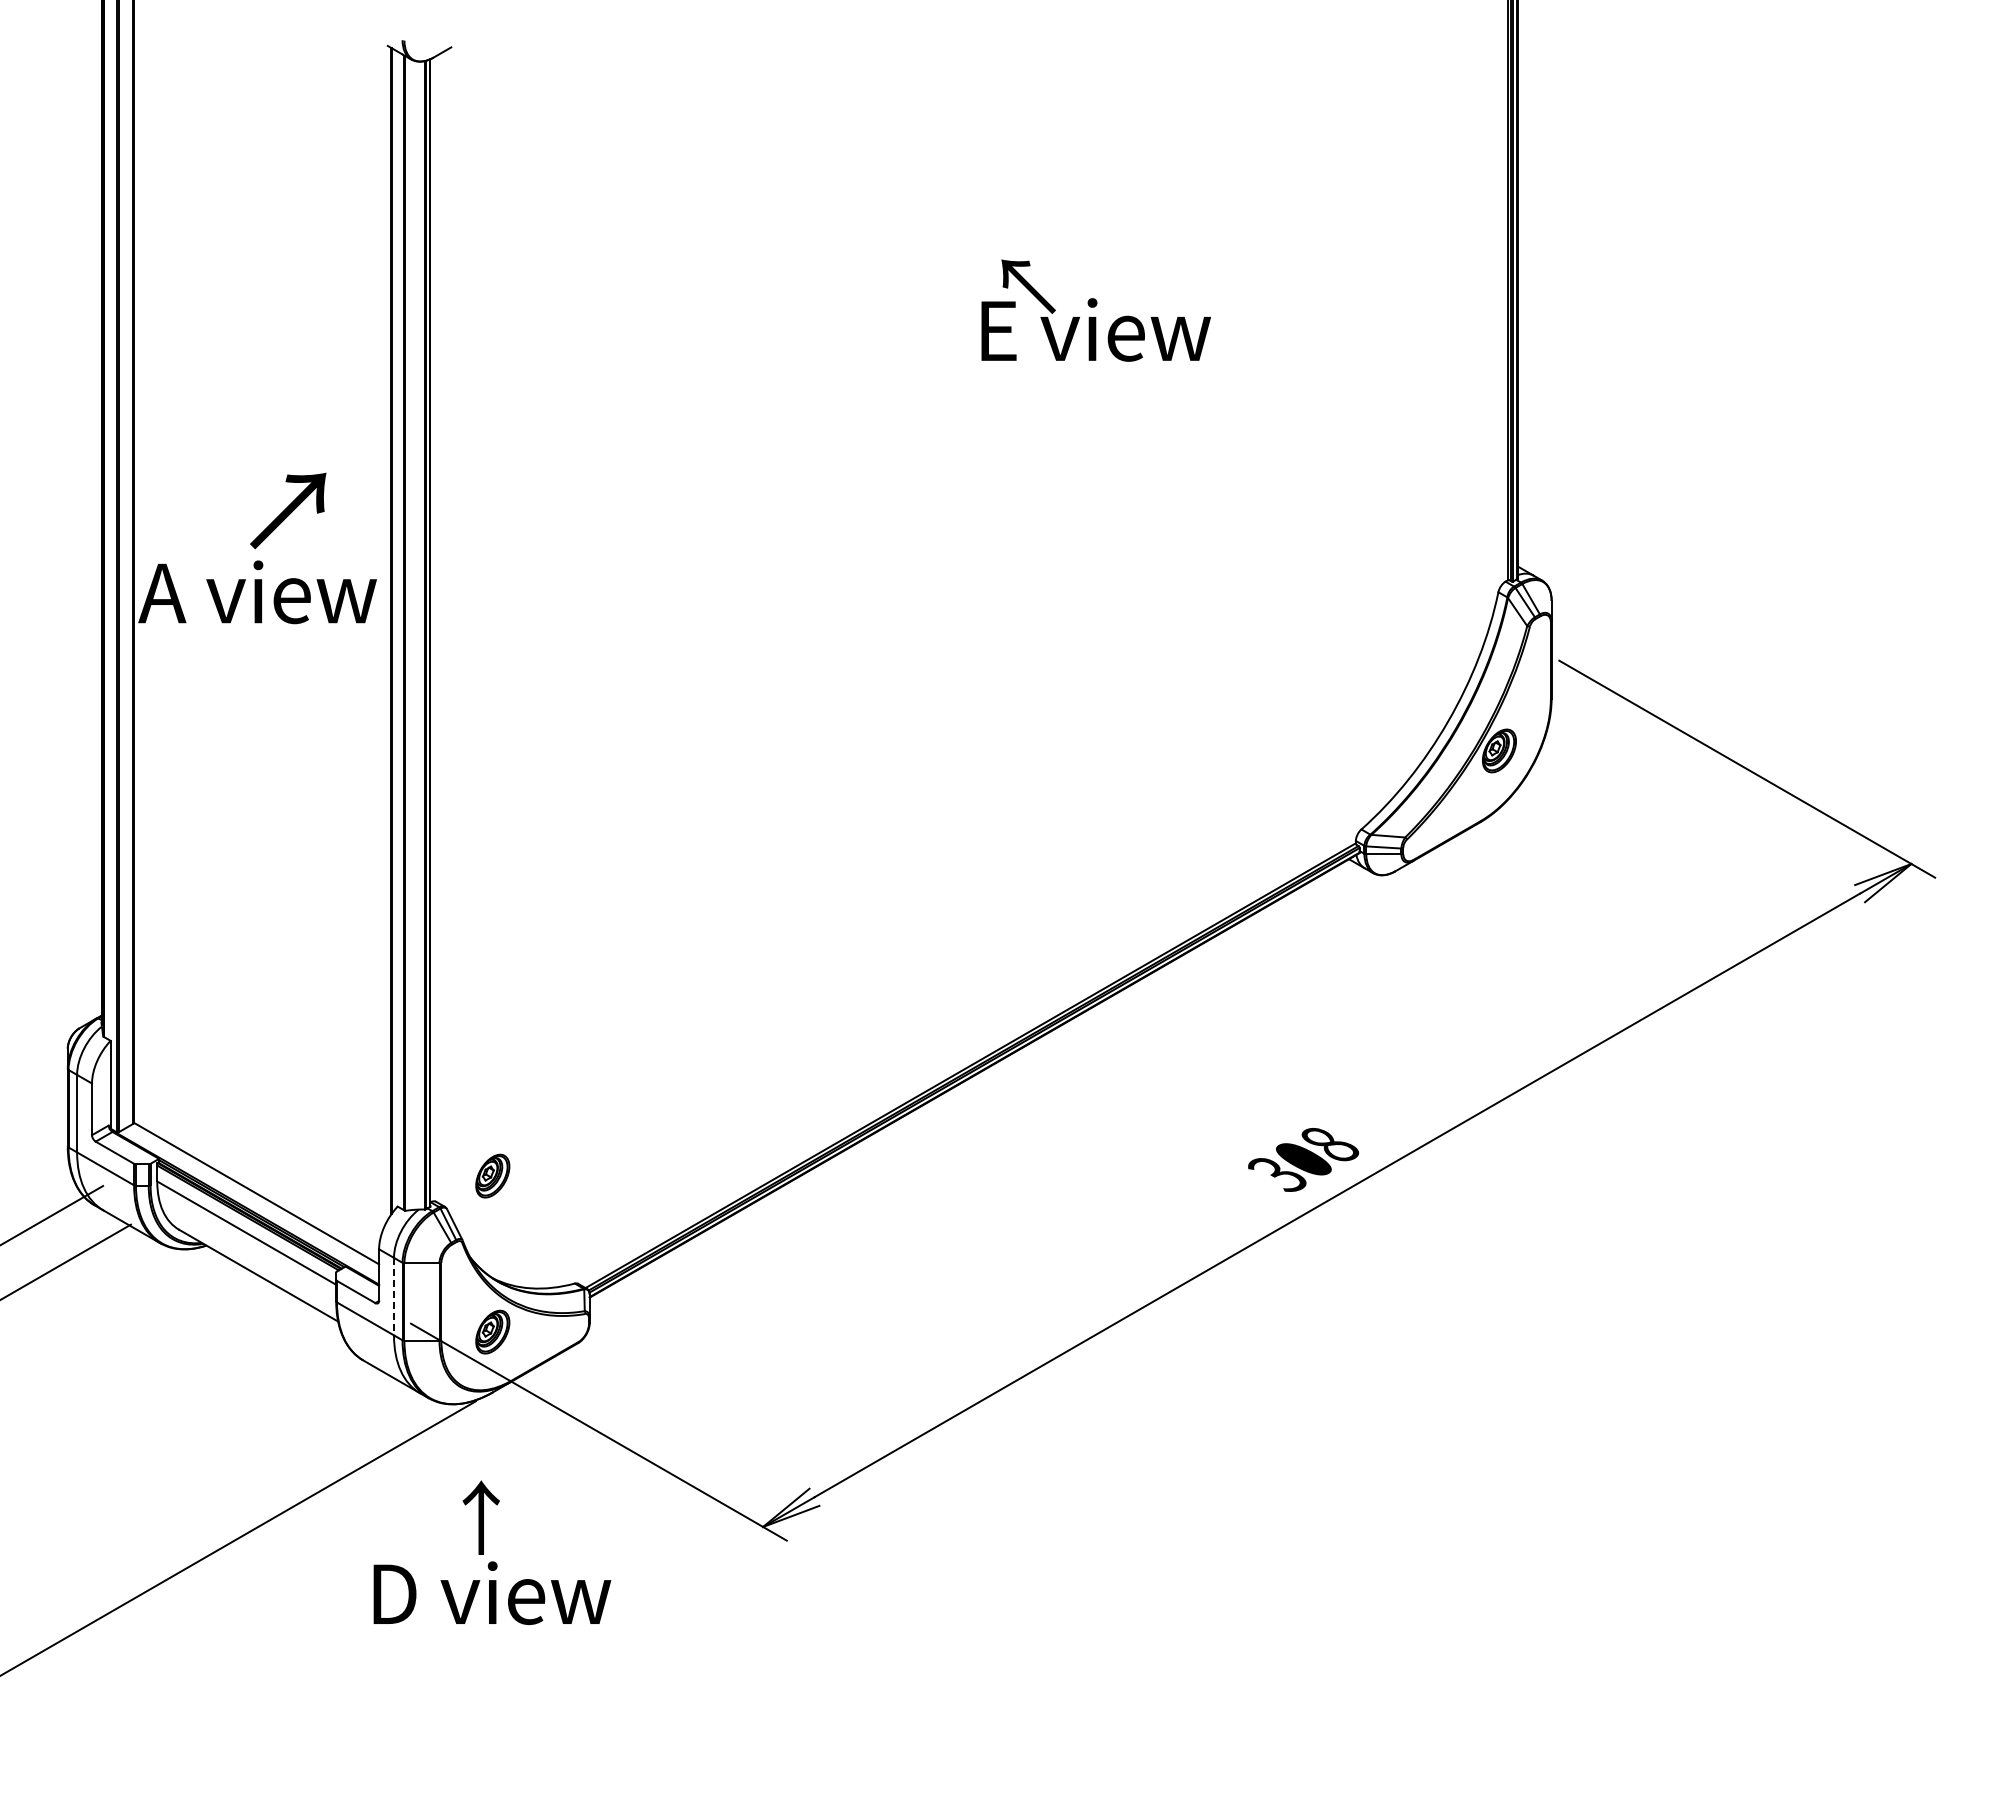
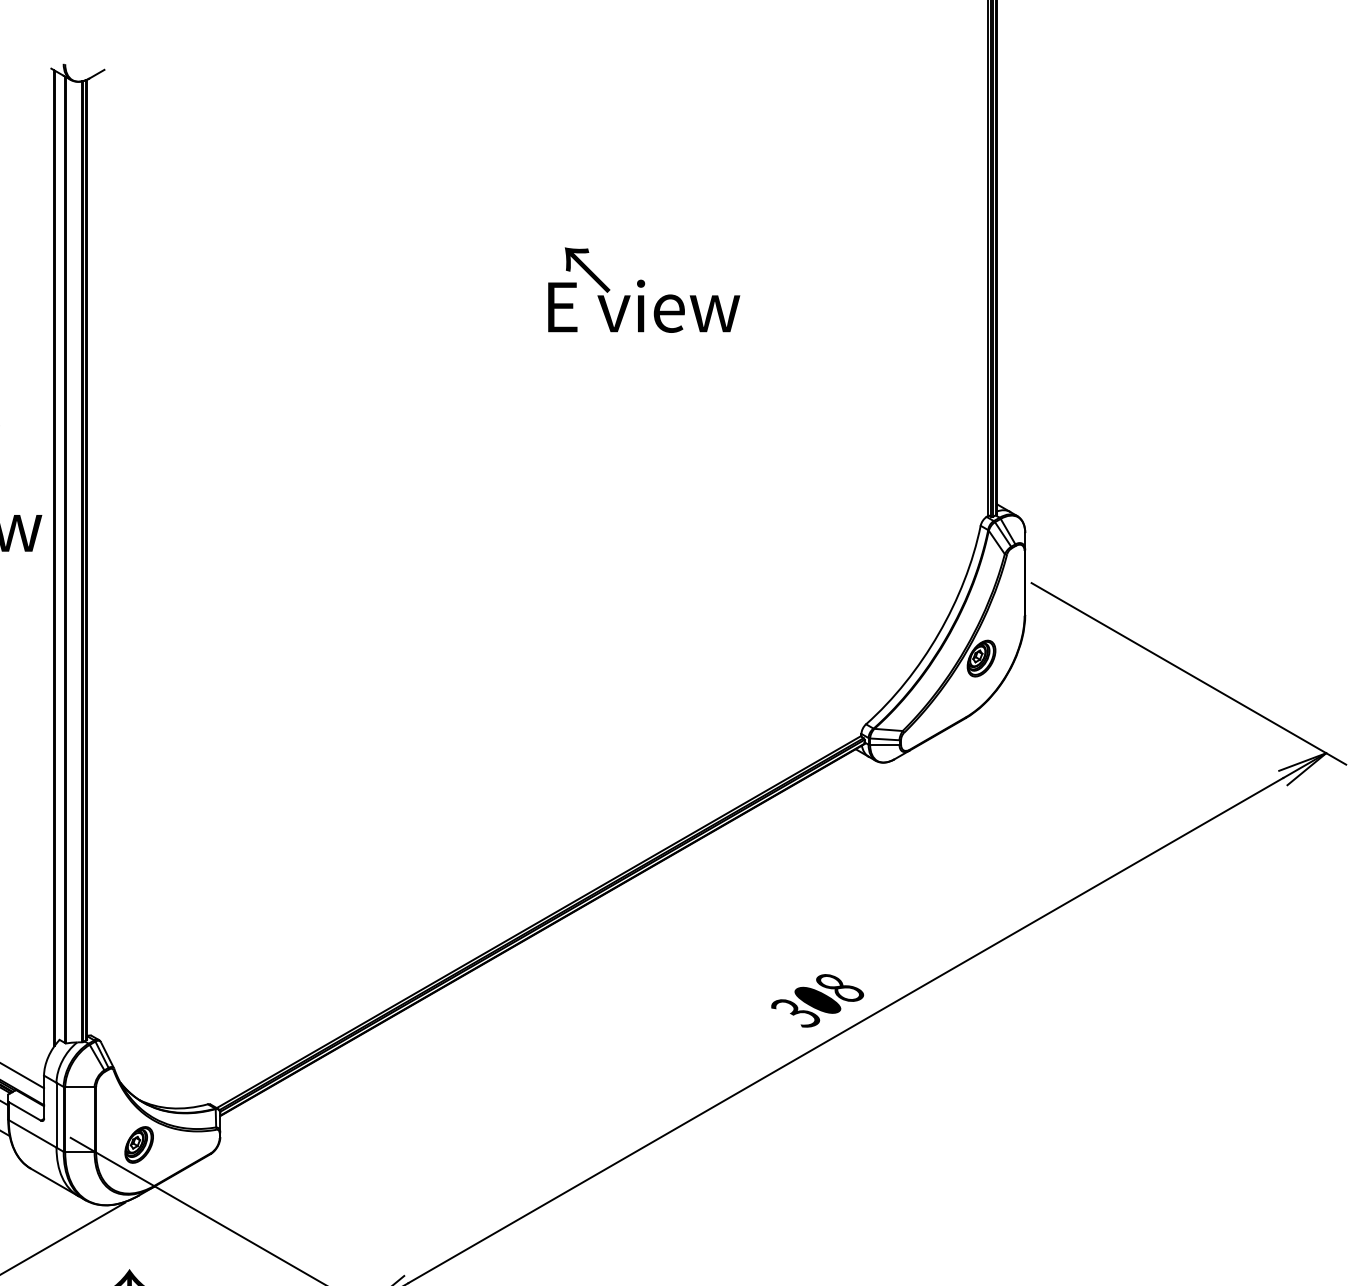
part: (492, 1175) -> (138, 1013), removed
line: (394, 1296) -> (56, 1115), dashed -> solid

